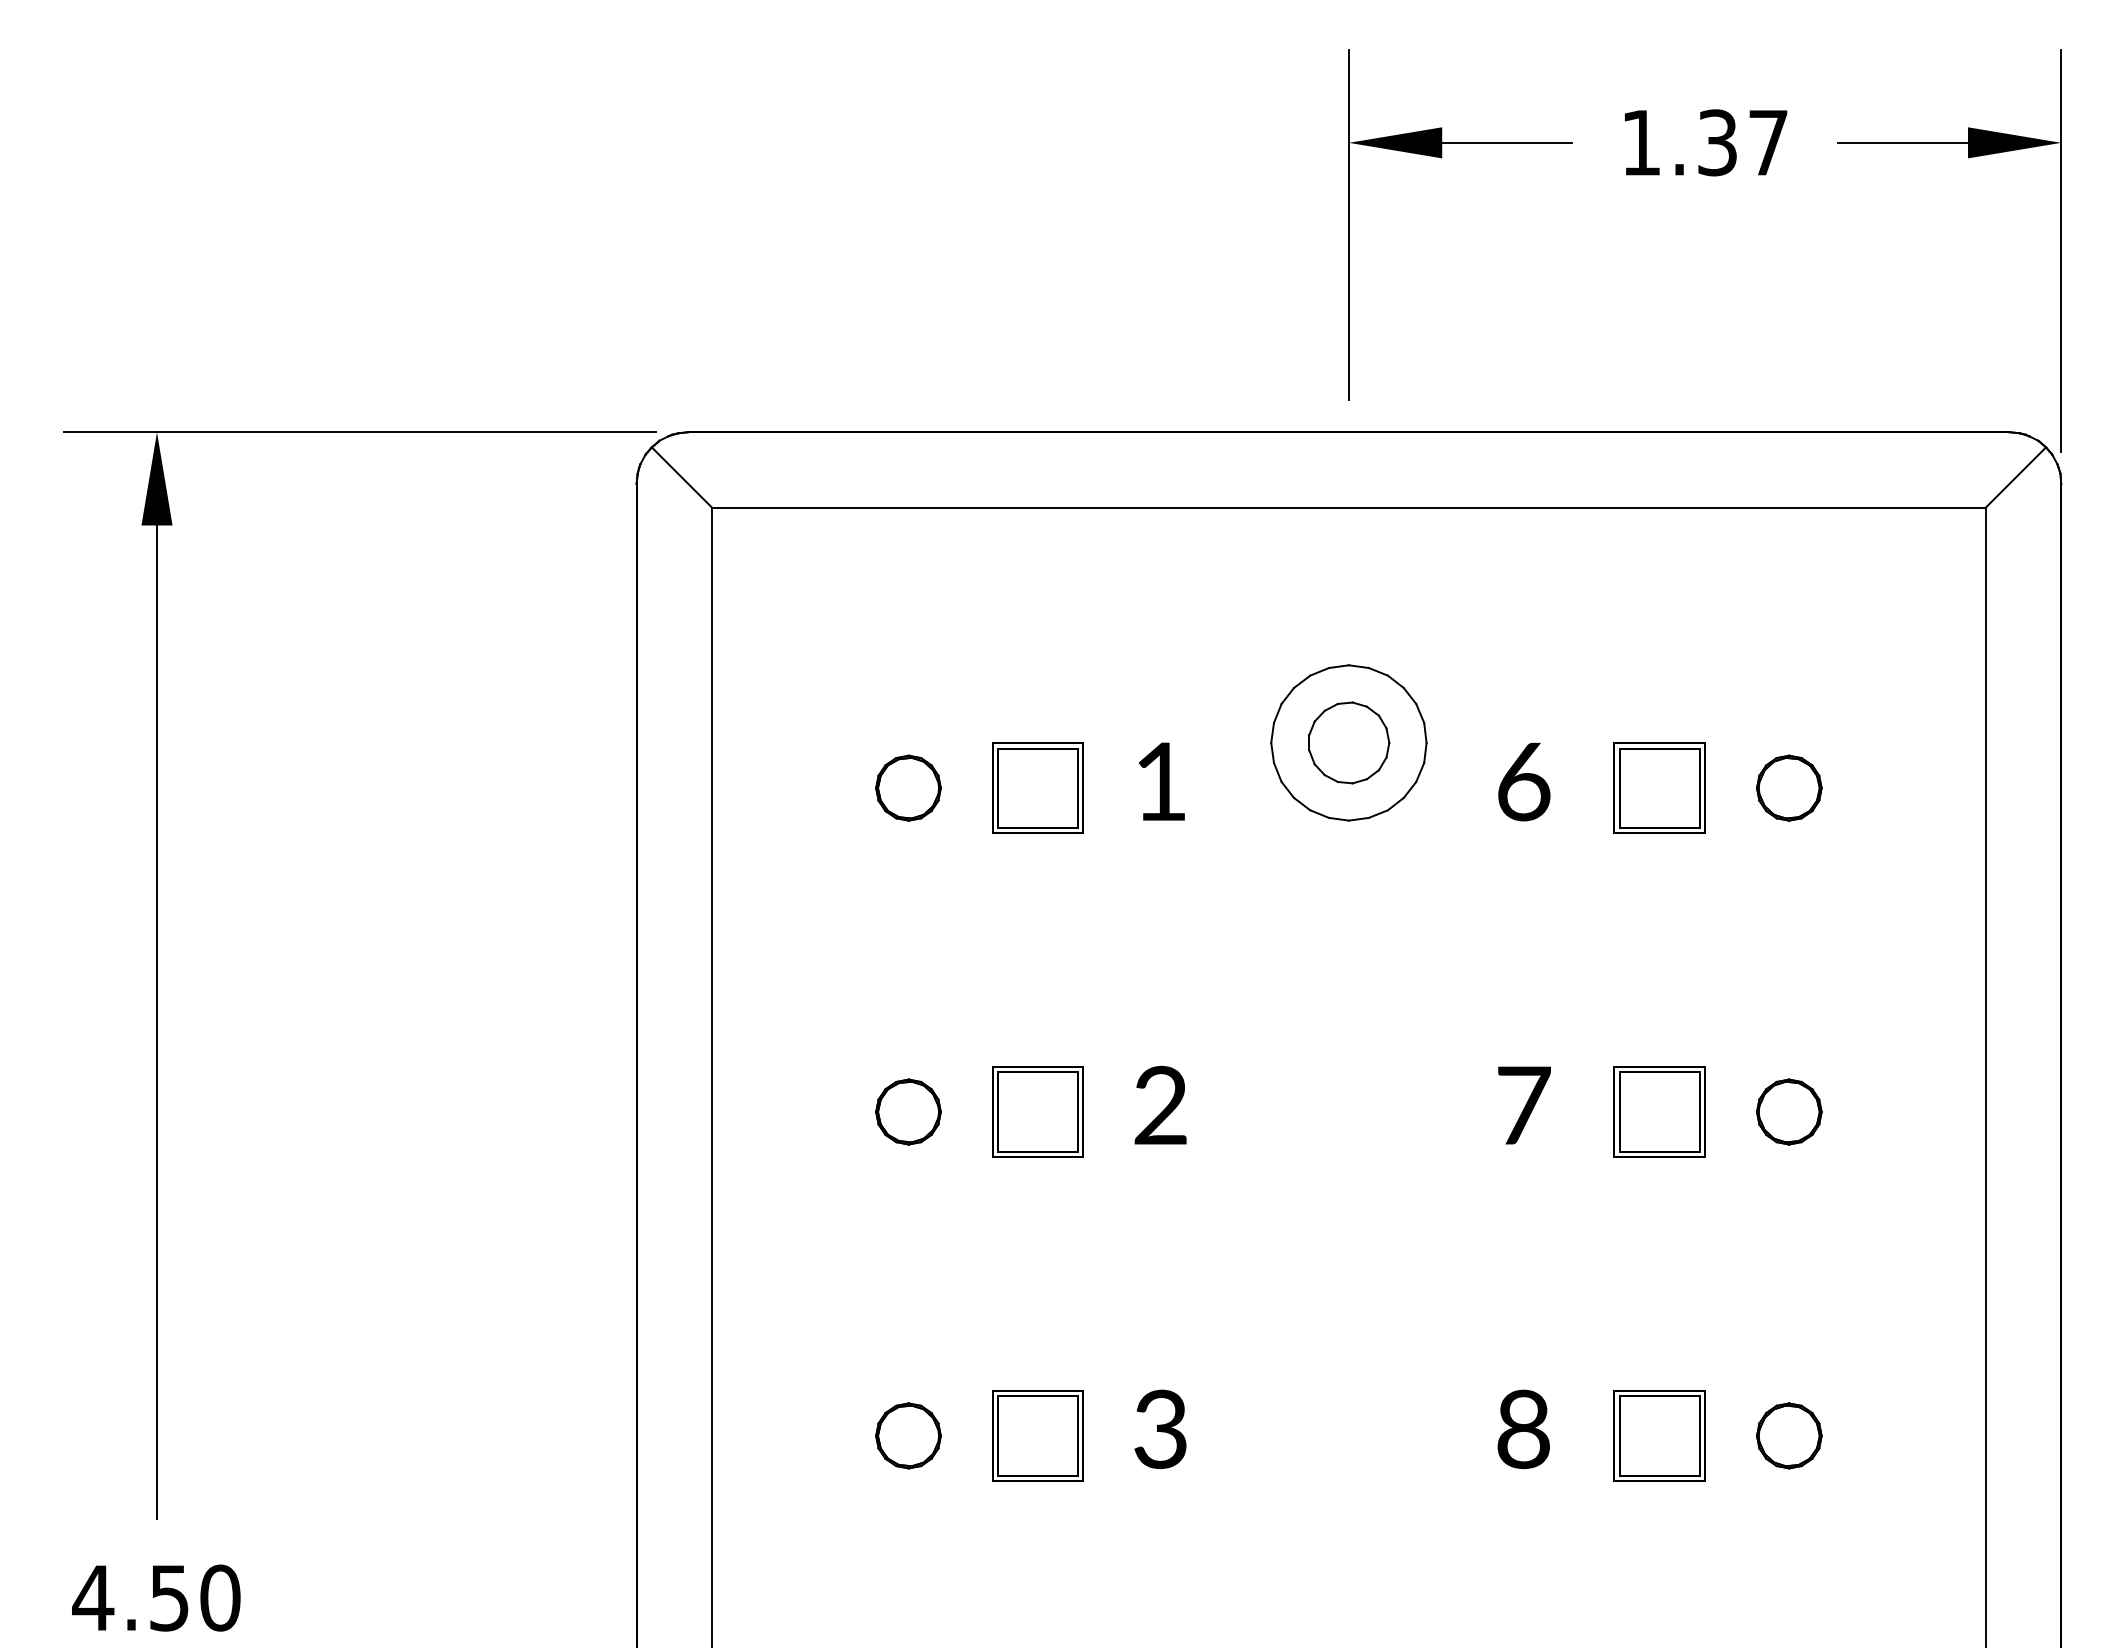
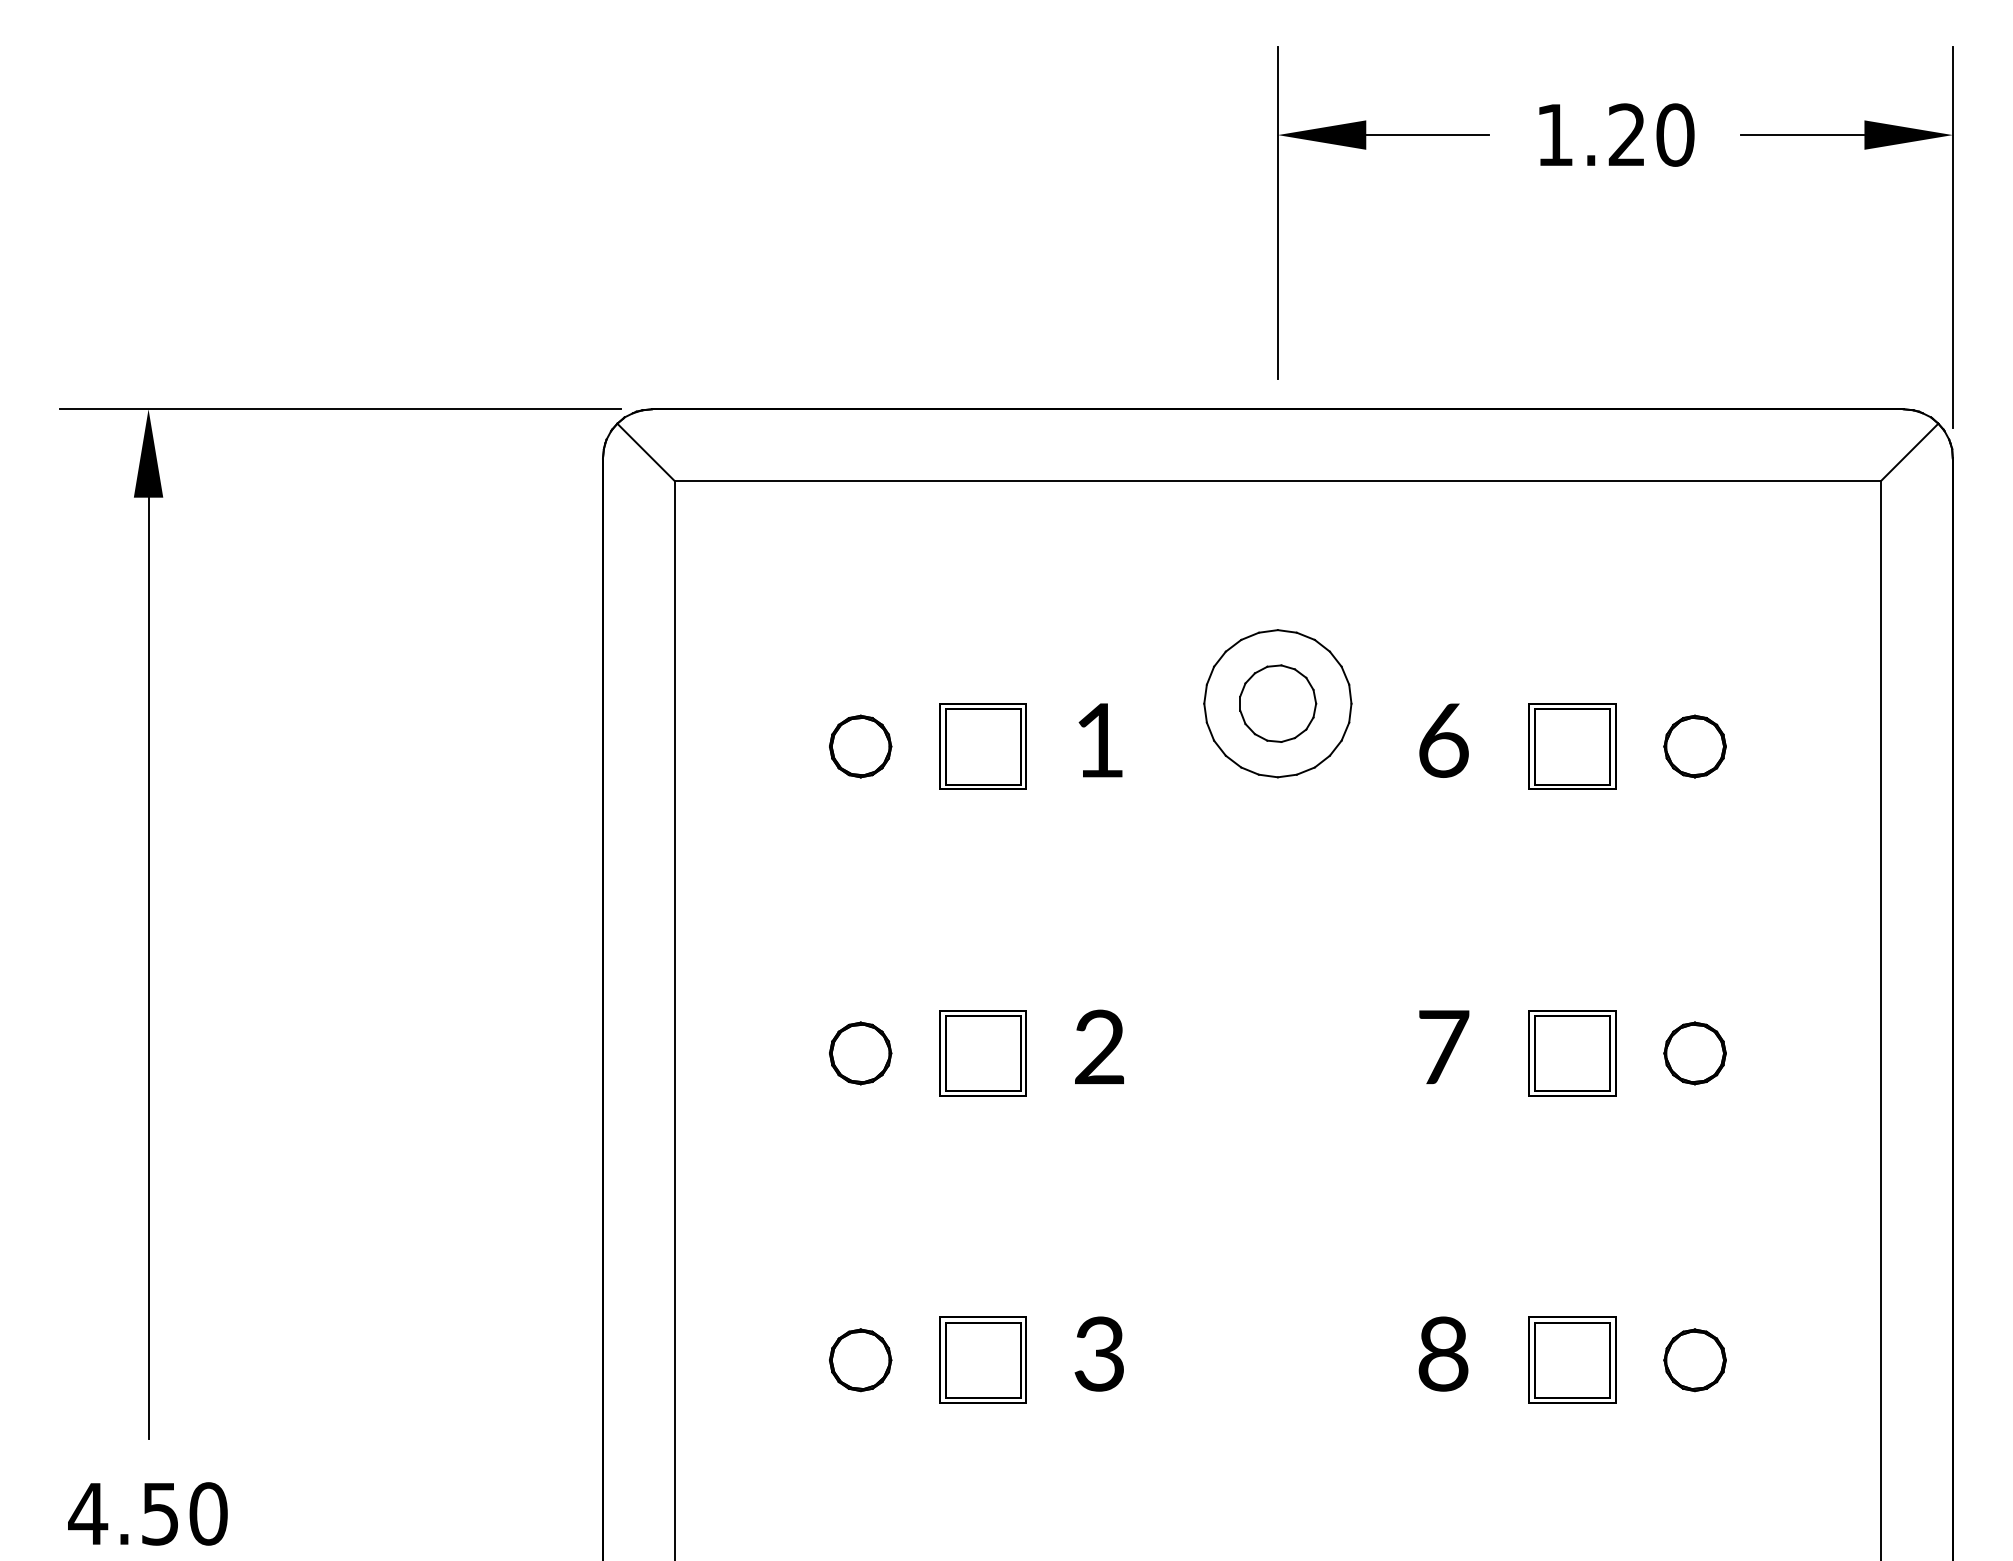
text: (1743, 142) -> (1651, 134), 1.37 -> 1.20

